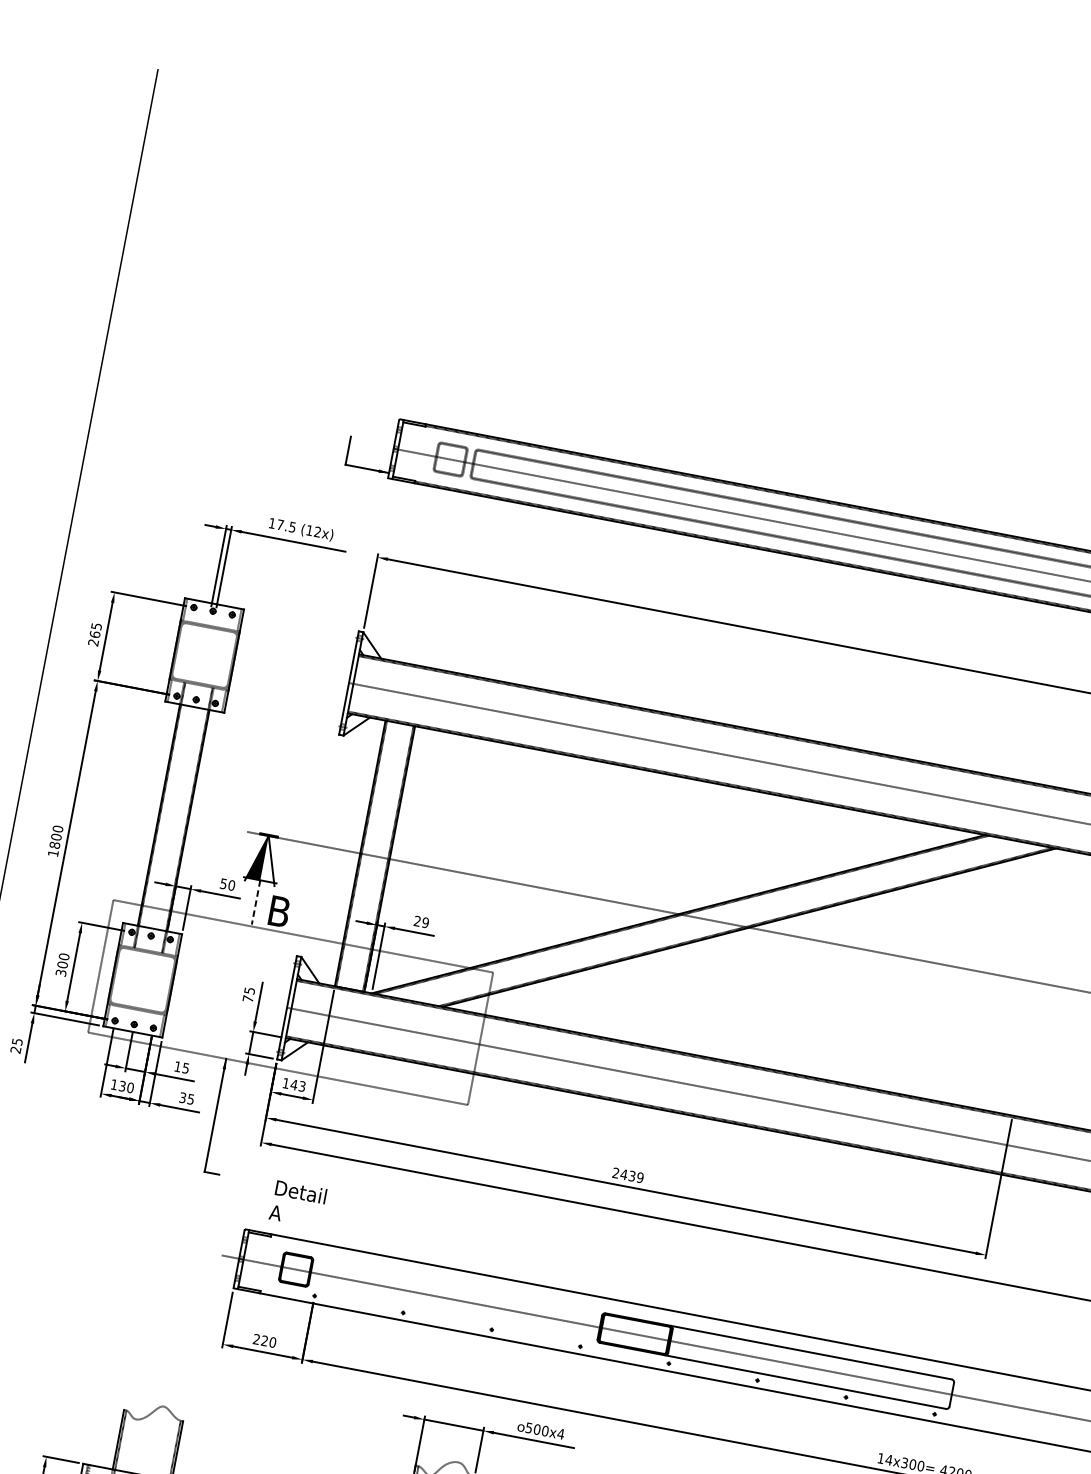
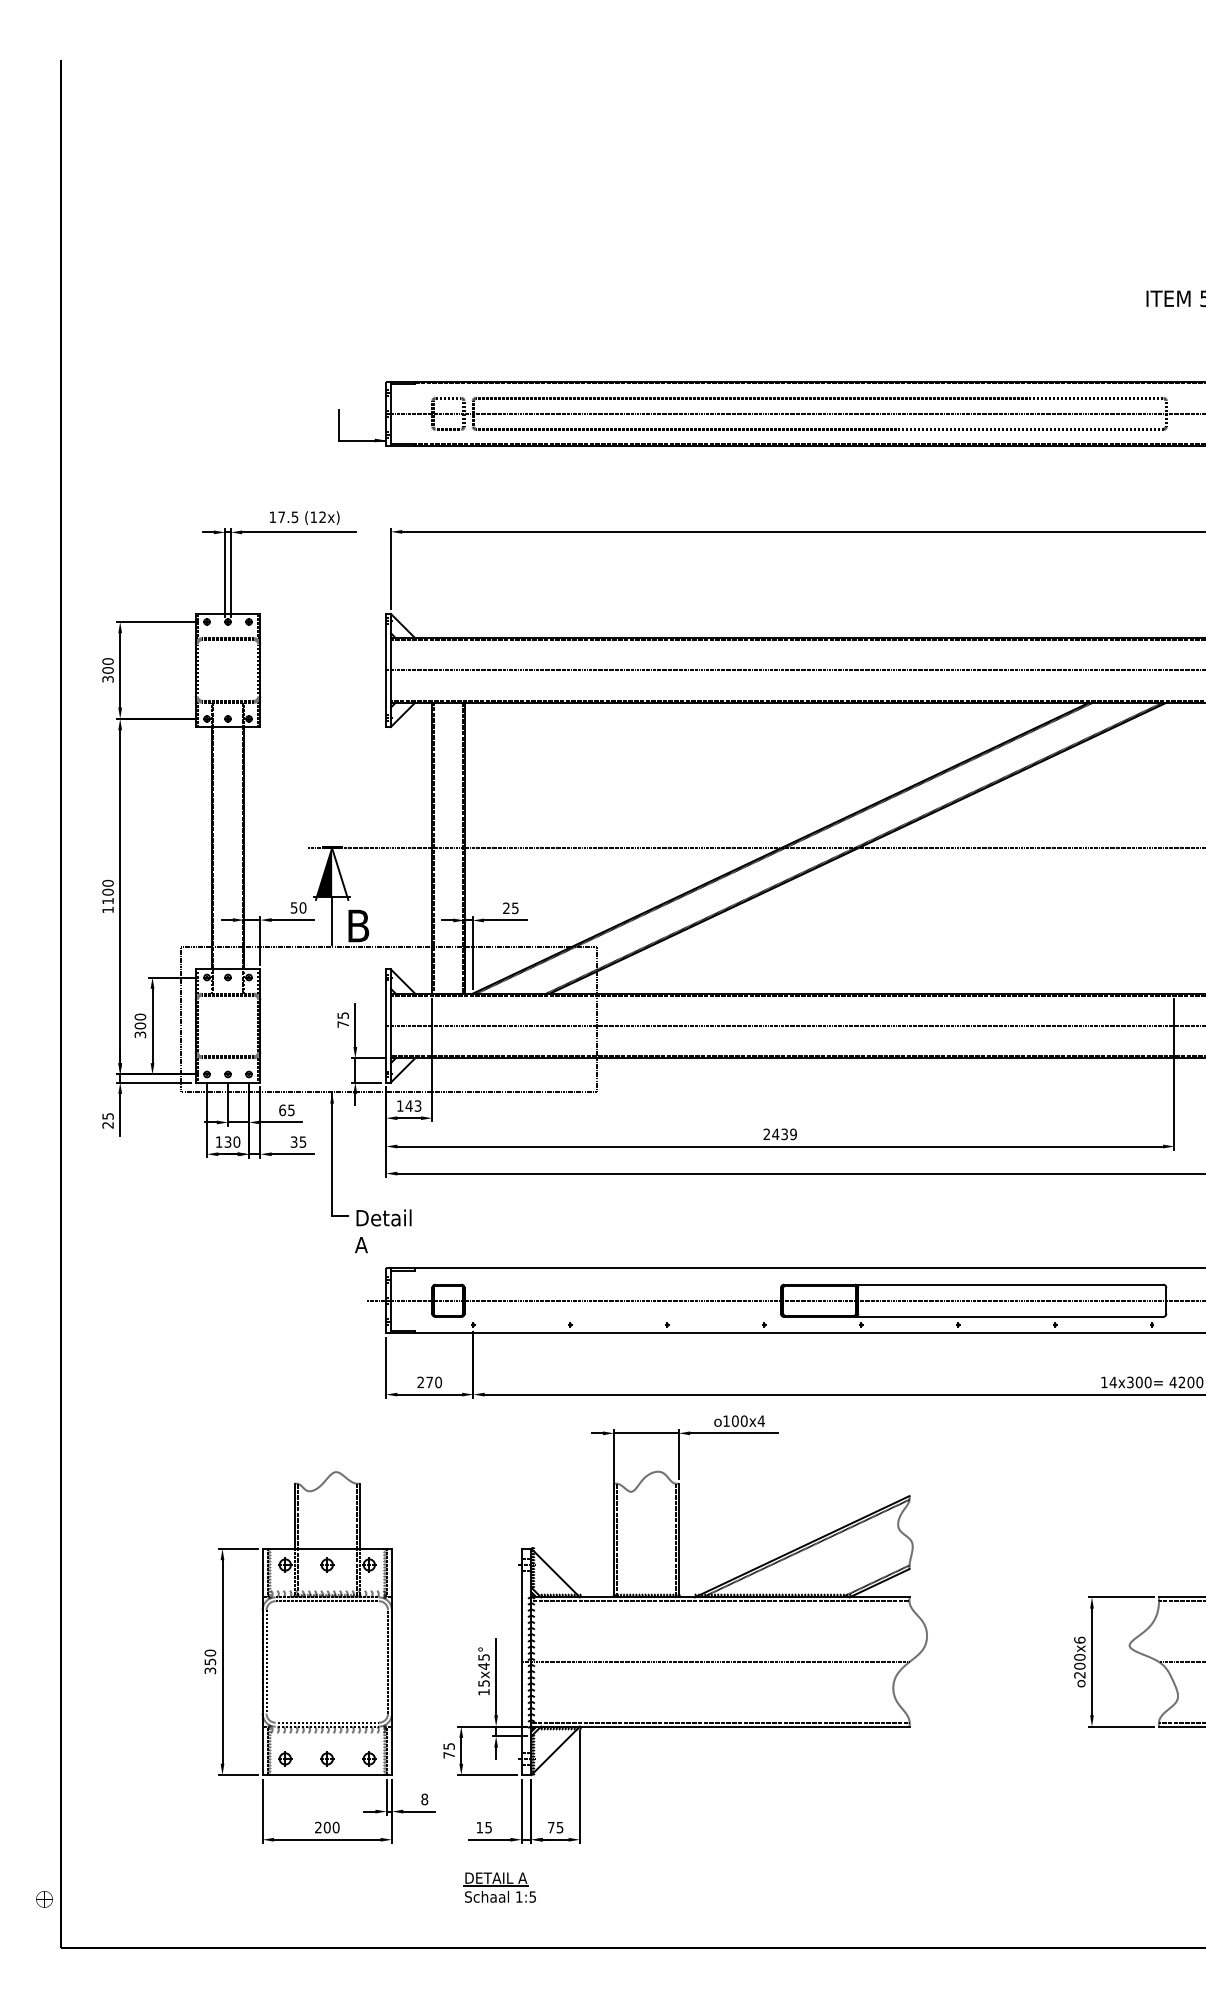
text: (94, 634) -> (107, 670), 265 -> 300
text: (54, 844) -> (107, 900), 1800 -> 1100
line: (256, 903) -> (332, 921), dashed -> solid
text: (424, 921) -> (514, 907), 29 -> 25
text: (177, 1066) -> (282, 1110), 15 -> 65
text: (298, 1204) -> (383, 1231), moved
text: (264, 1340) -> (429, 1382), 220 -> 270
text: (529, 1427) -> (726, 1420), 500x4 -> 100x4

